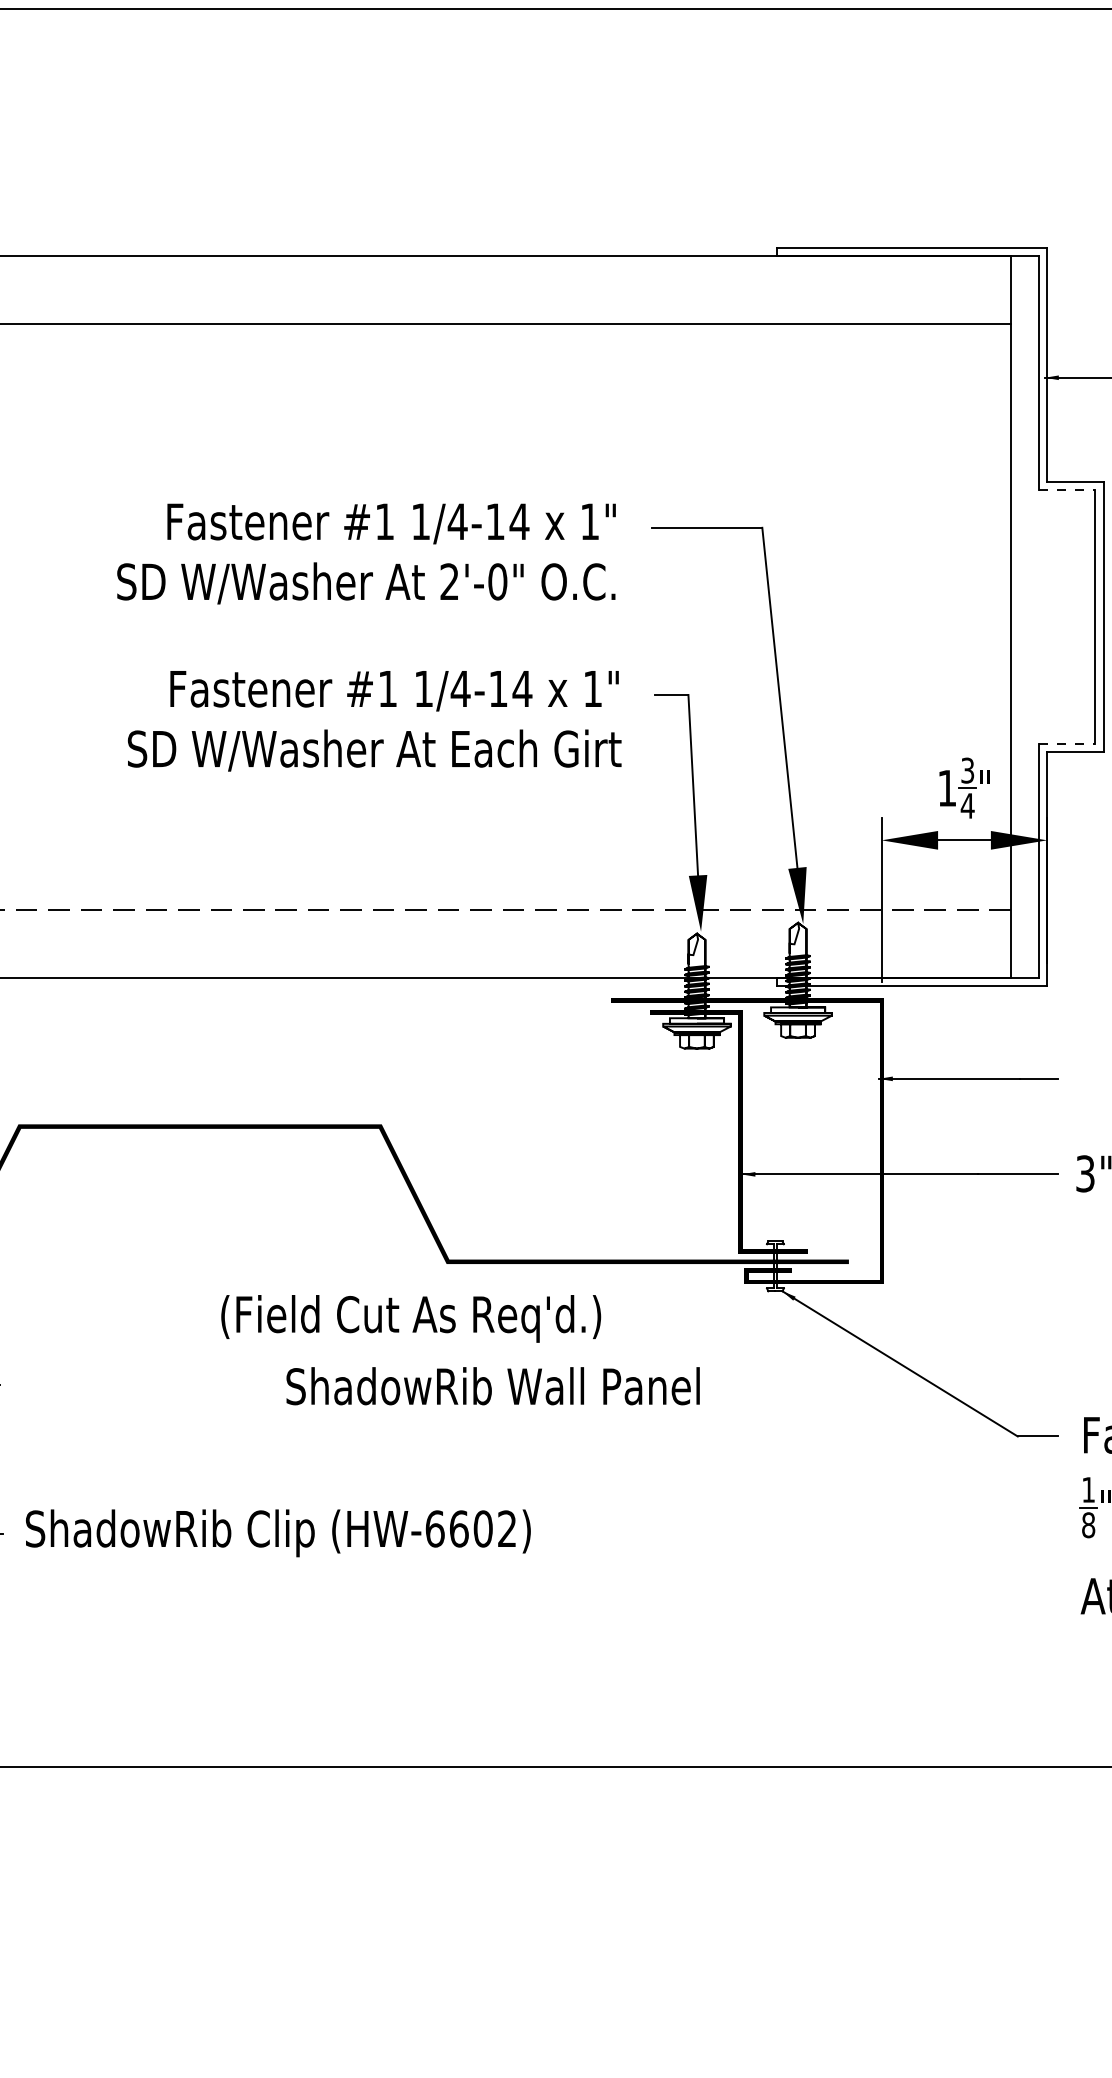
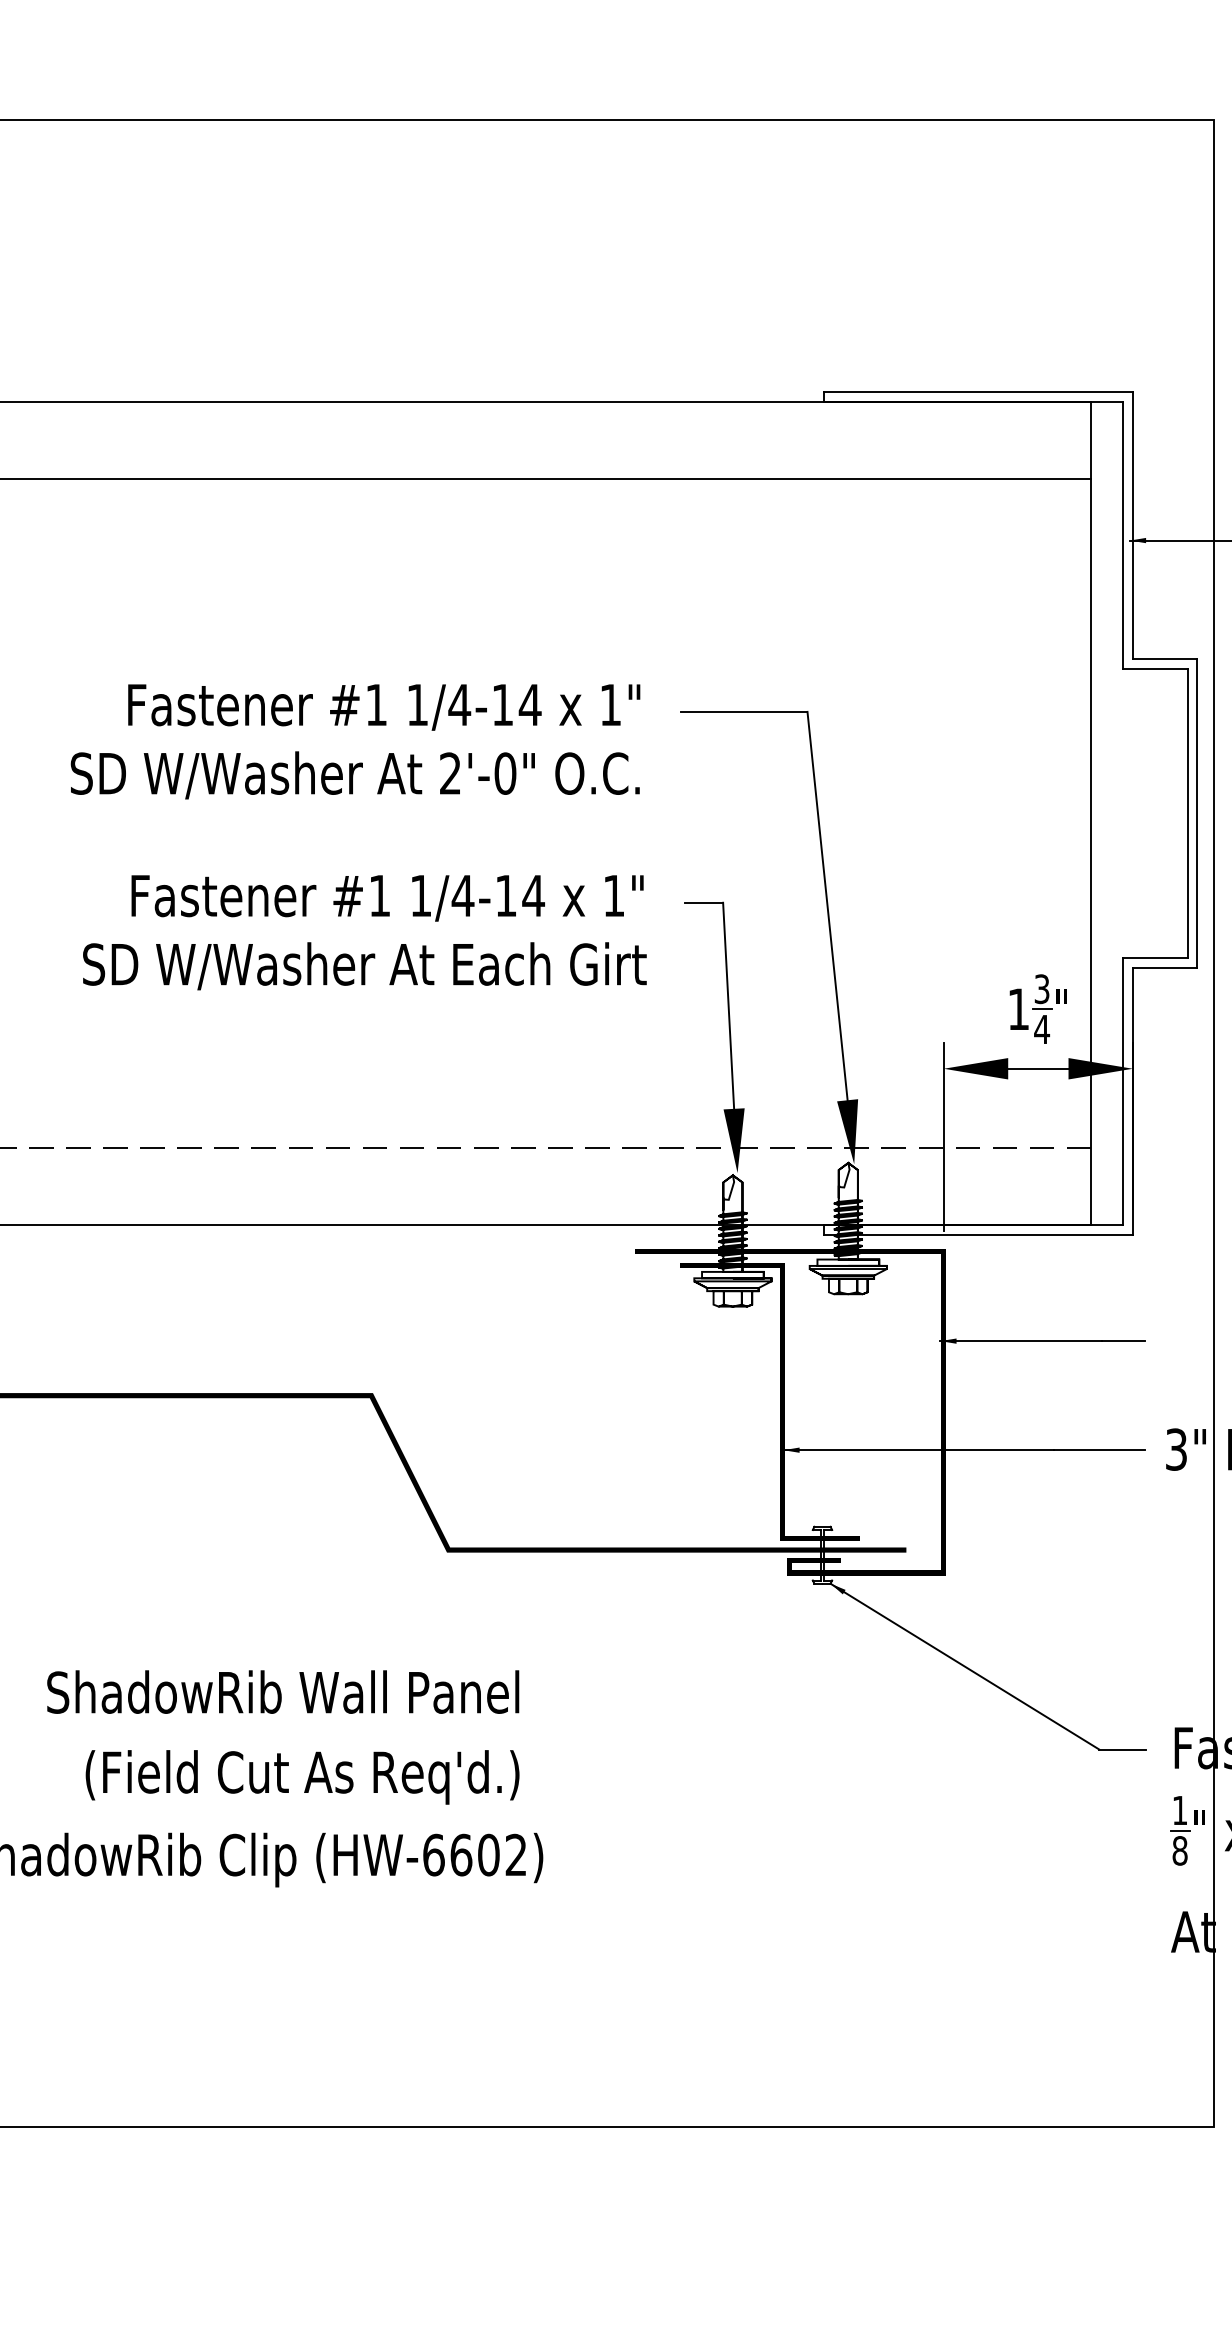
line: (1067, 490) -> (1155, 669), dashed -> solid
line: (1067, 743) -> (1155, 958), dashed -> solid
text: (411, 1318) -> (302, 1776), moved
text: (492, 1386) -> (282, 1692), moved

